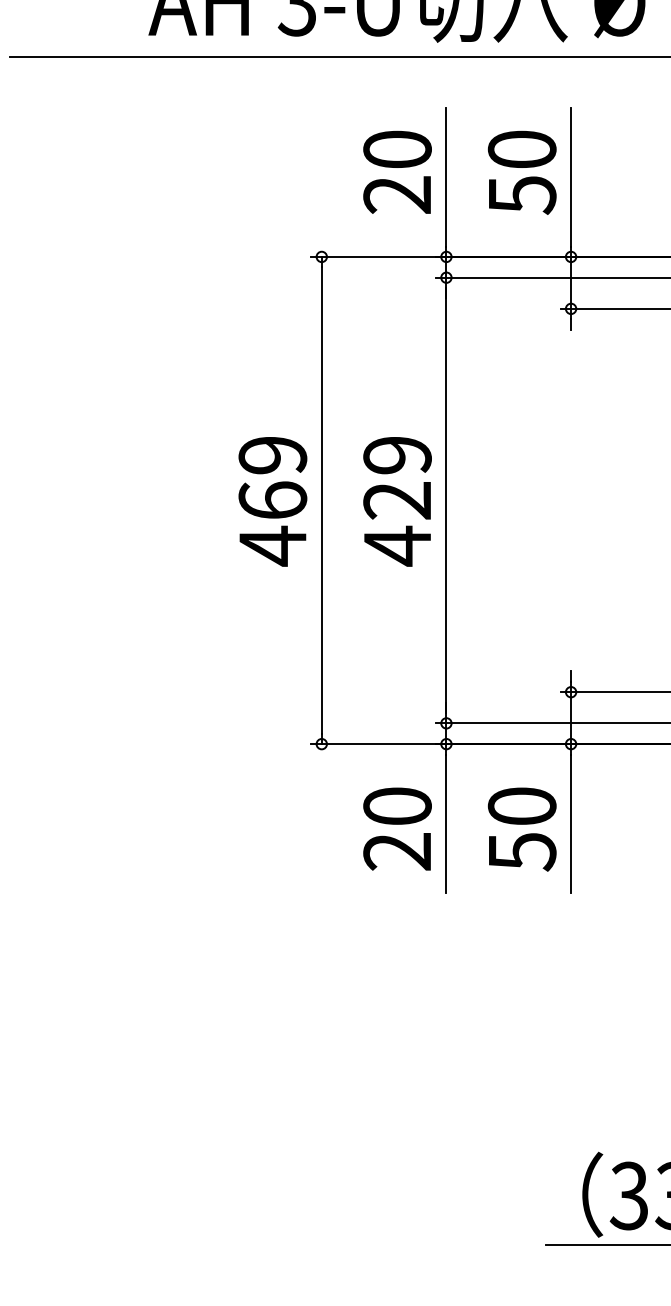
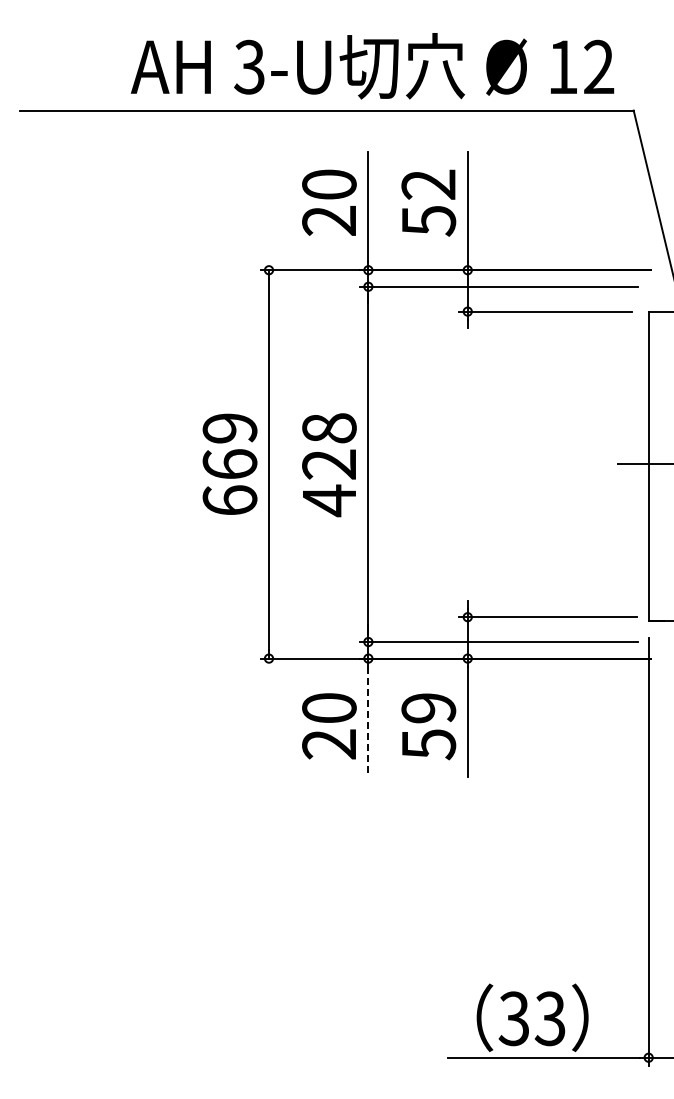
text: (521, 149) -> (428, 184), 50 -> 52
text: (397, 455) -> (329, 428), 429 -> 428
text: (272, 545) -> (229, 500), 469 -> 669
text: (521, 806) -> (428, 708), 50 -> 59
line: (446, 824) -> (368, 722), solid -> dashed

